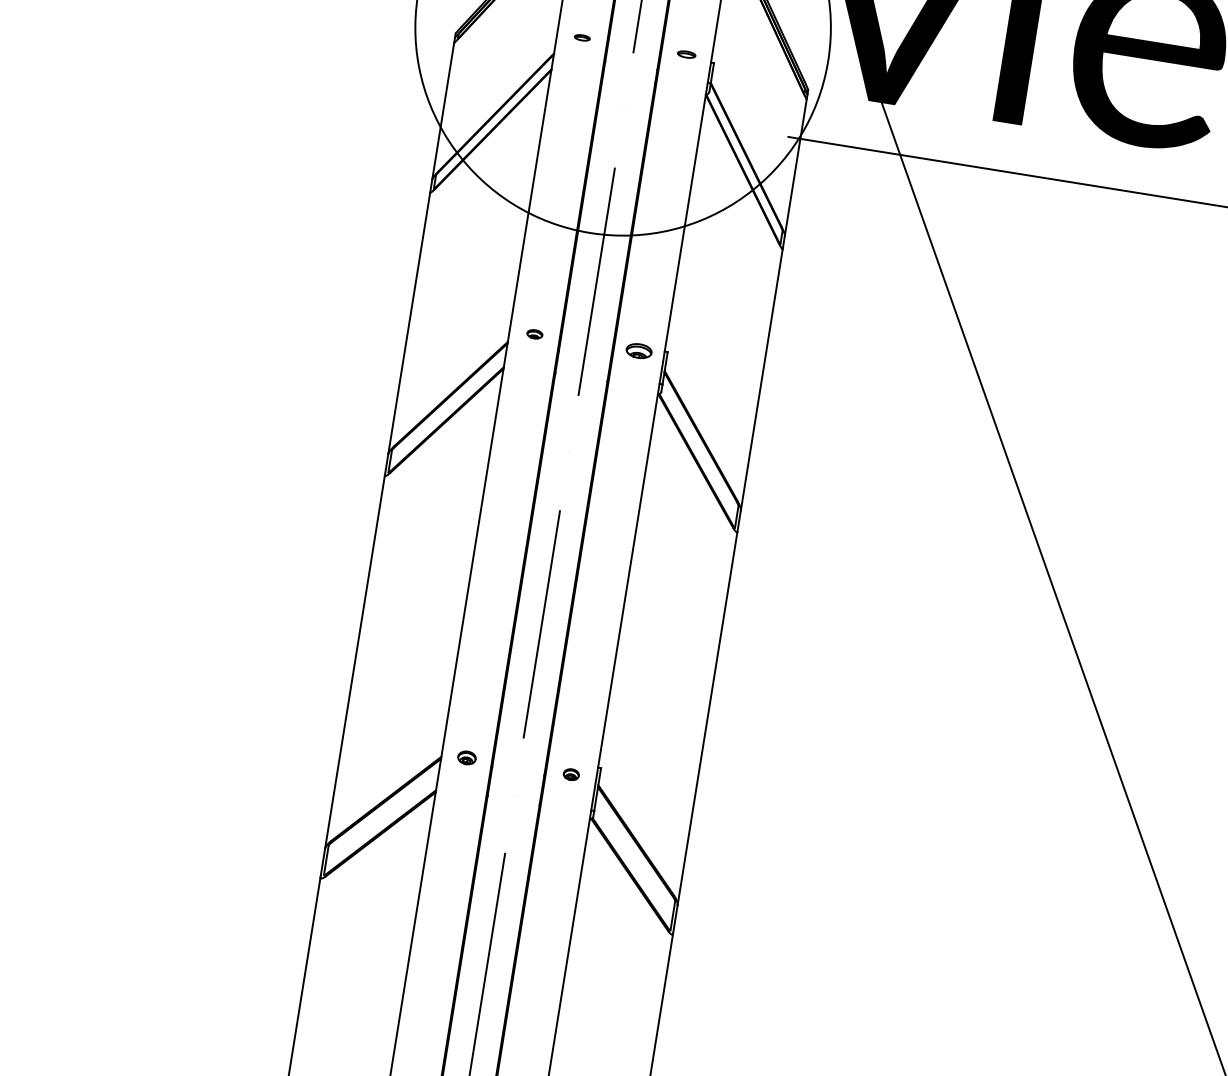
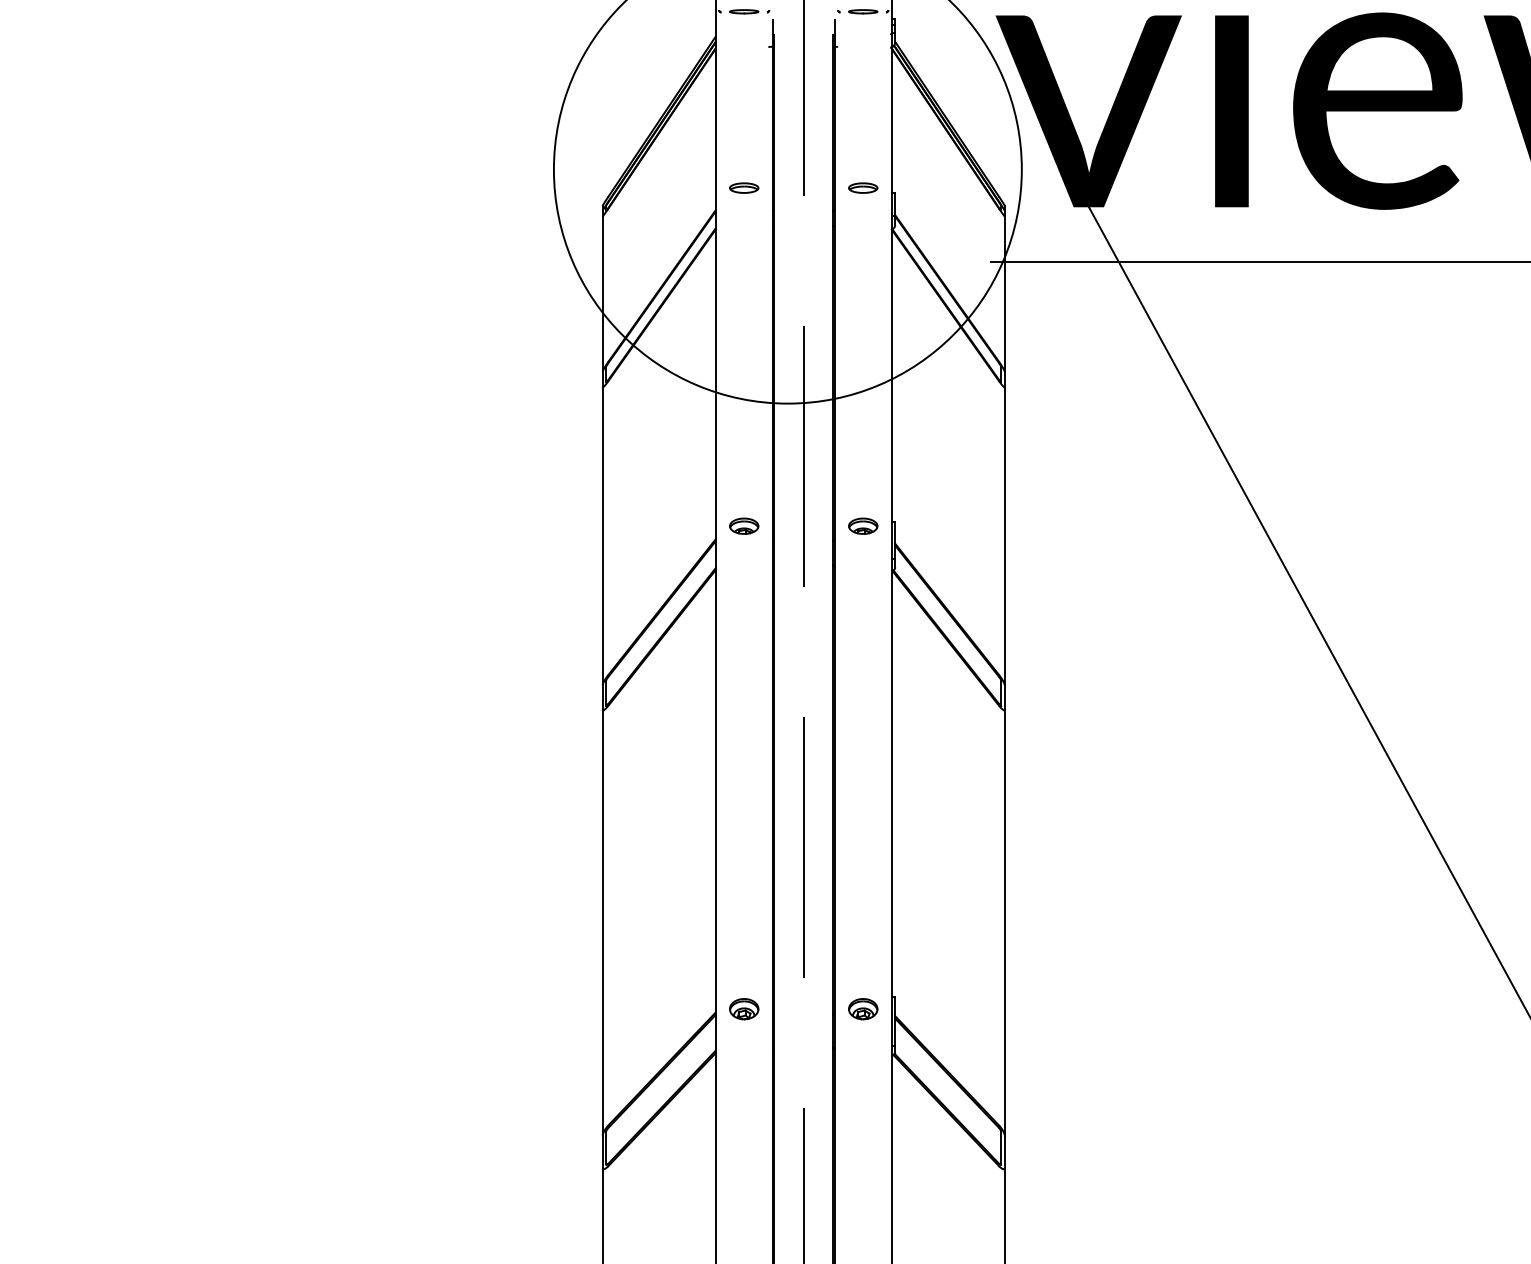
part: (582, 37) -> (744, 187), size x1.67
part: (686, 54) -> (863, 187), size x1.43
part: (535, 333) -> (744, 525), size x1.67
part: (467, 758) -> (744, 1009), size x1.43
part: (571, 774) -> (863, 1009), size x1.67

